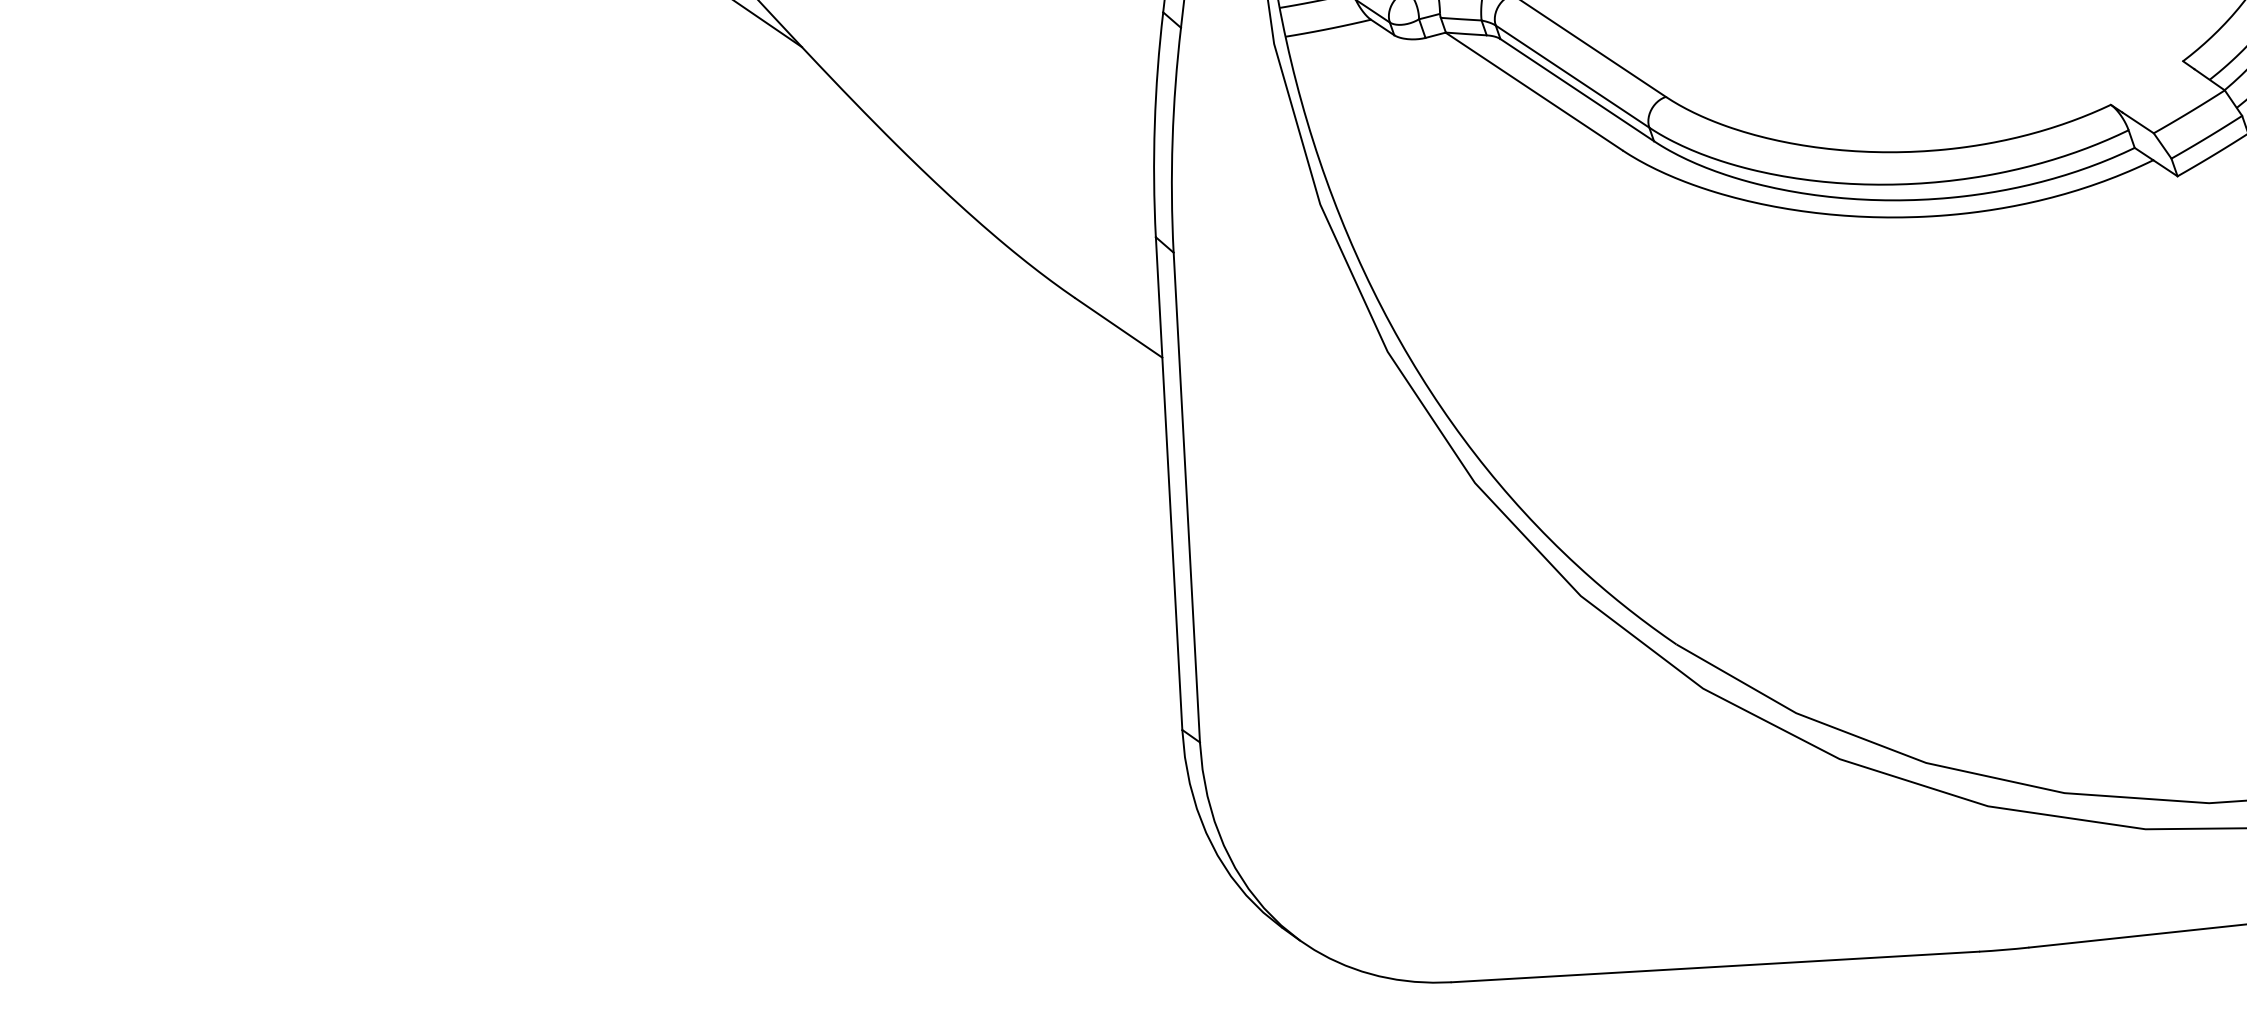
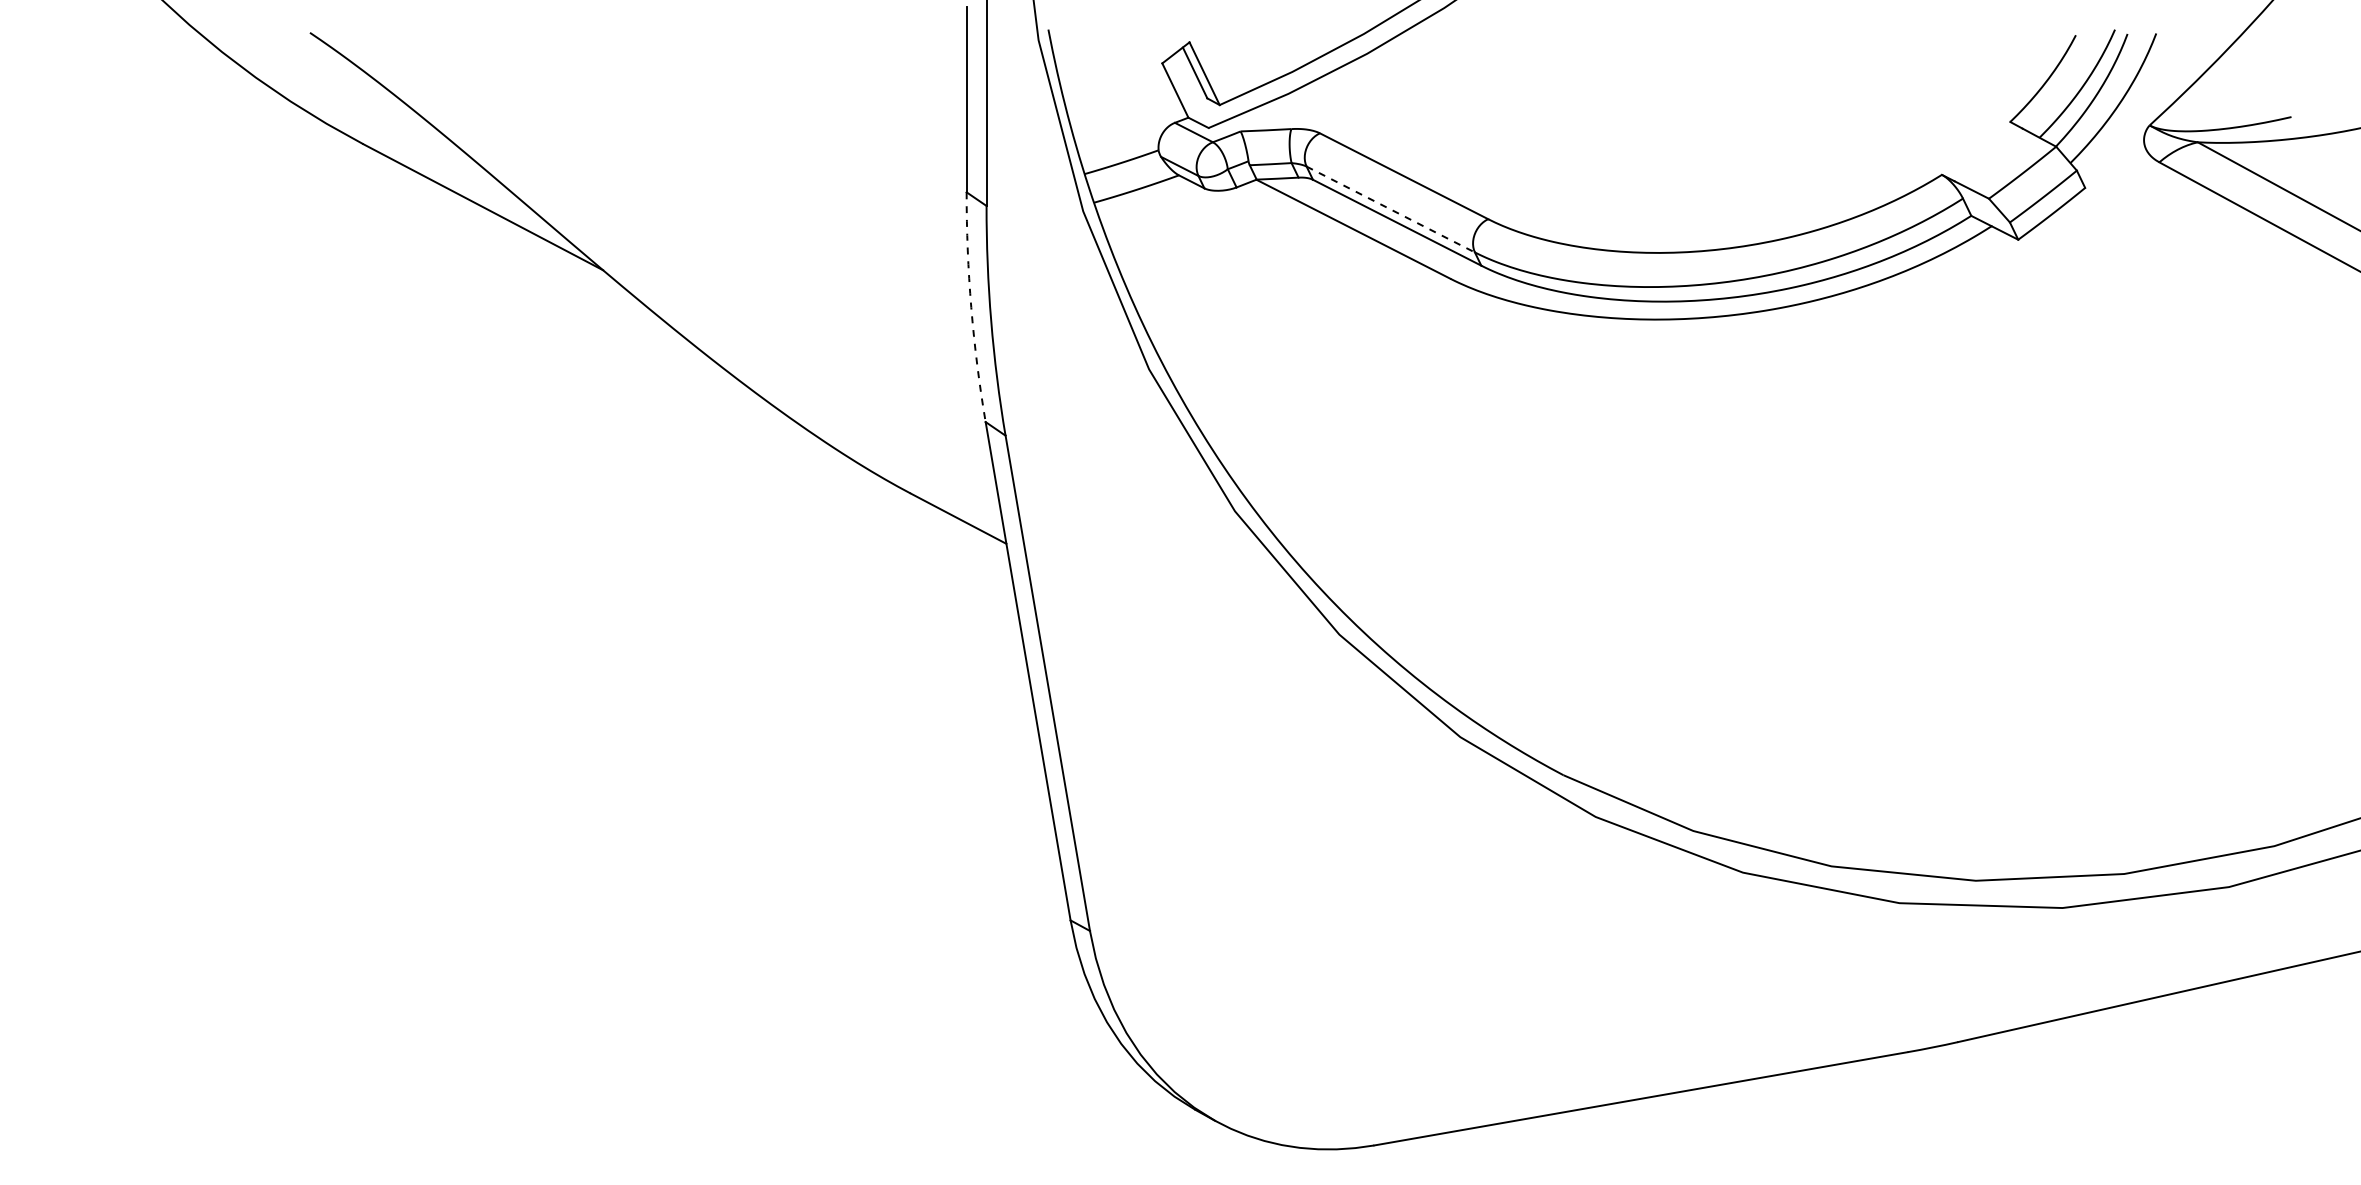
line: (1573, 76) -> (1391, 209), solid -> dashed
arc: (1155, 124) -> (971, 307), solid -> dashed

